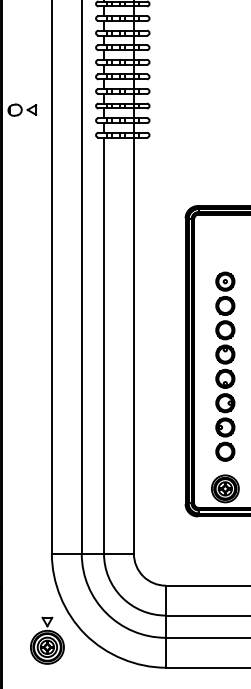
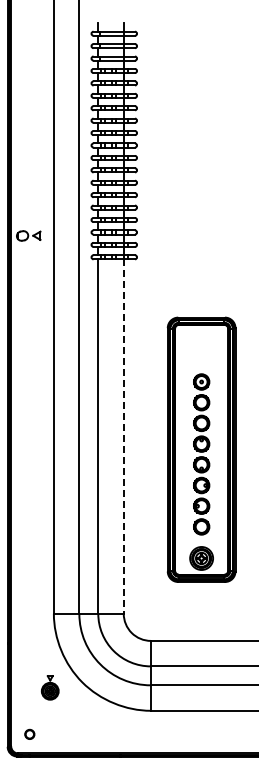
line: (133, 346) -> (123, 437), solid -> dashed
part: (47, 640) -> (50, 687), size x0.6

